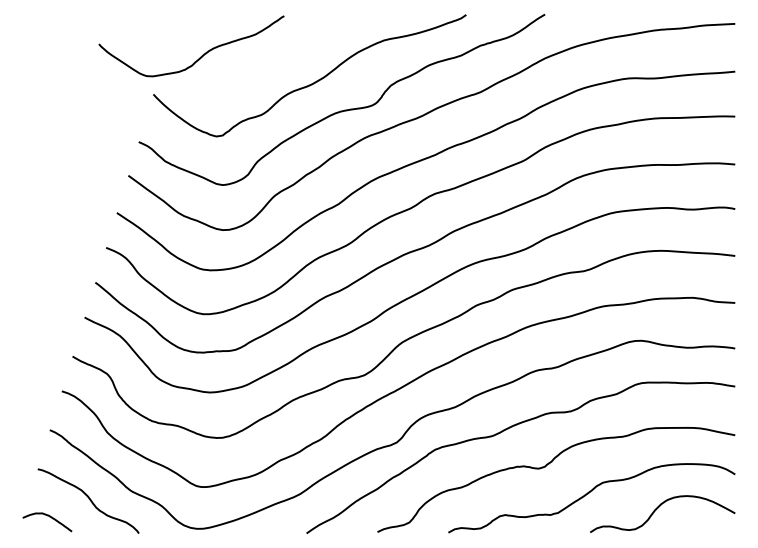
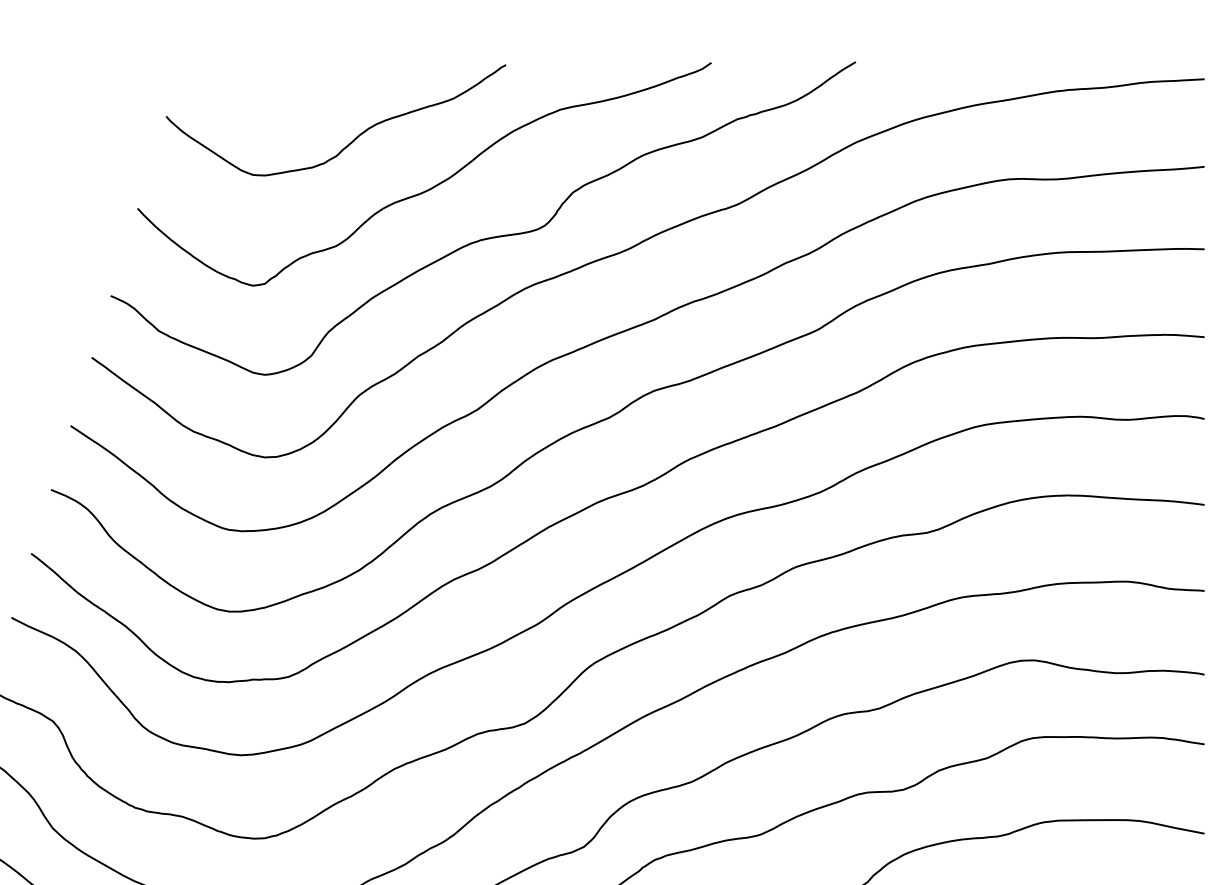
curve: (201, 55) -> (354, 137), moved

